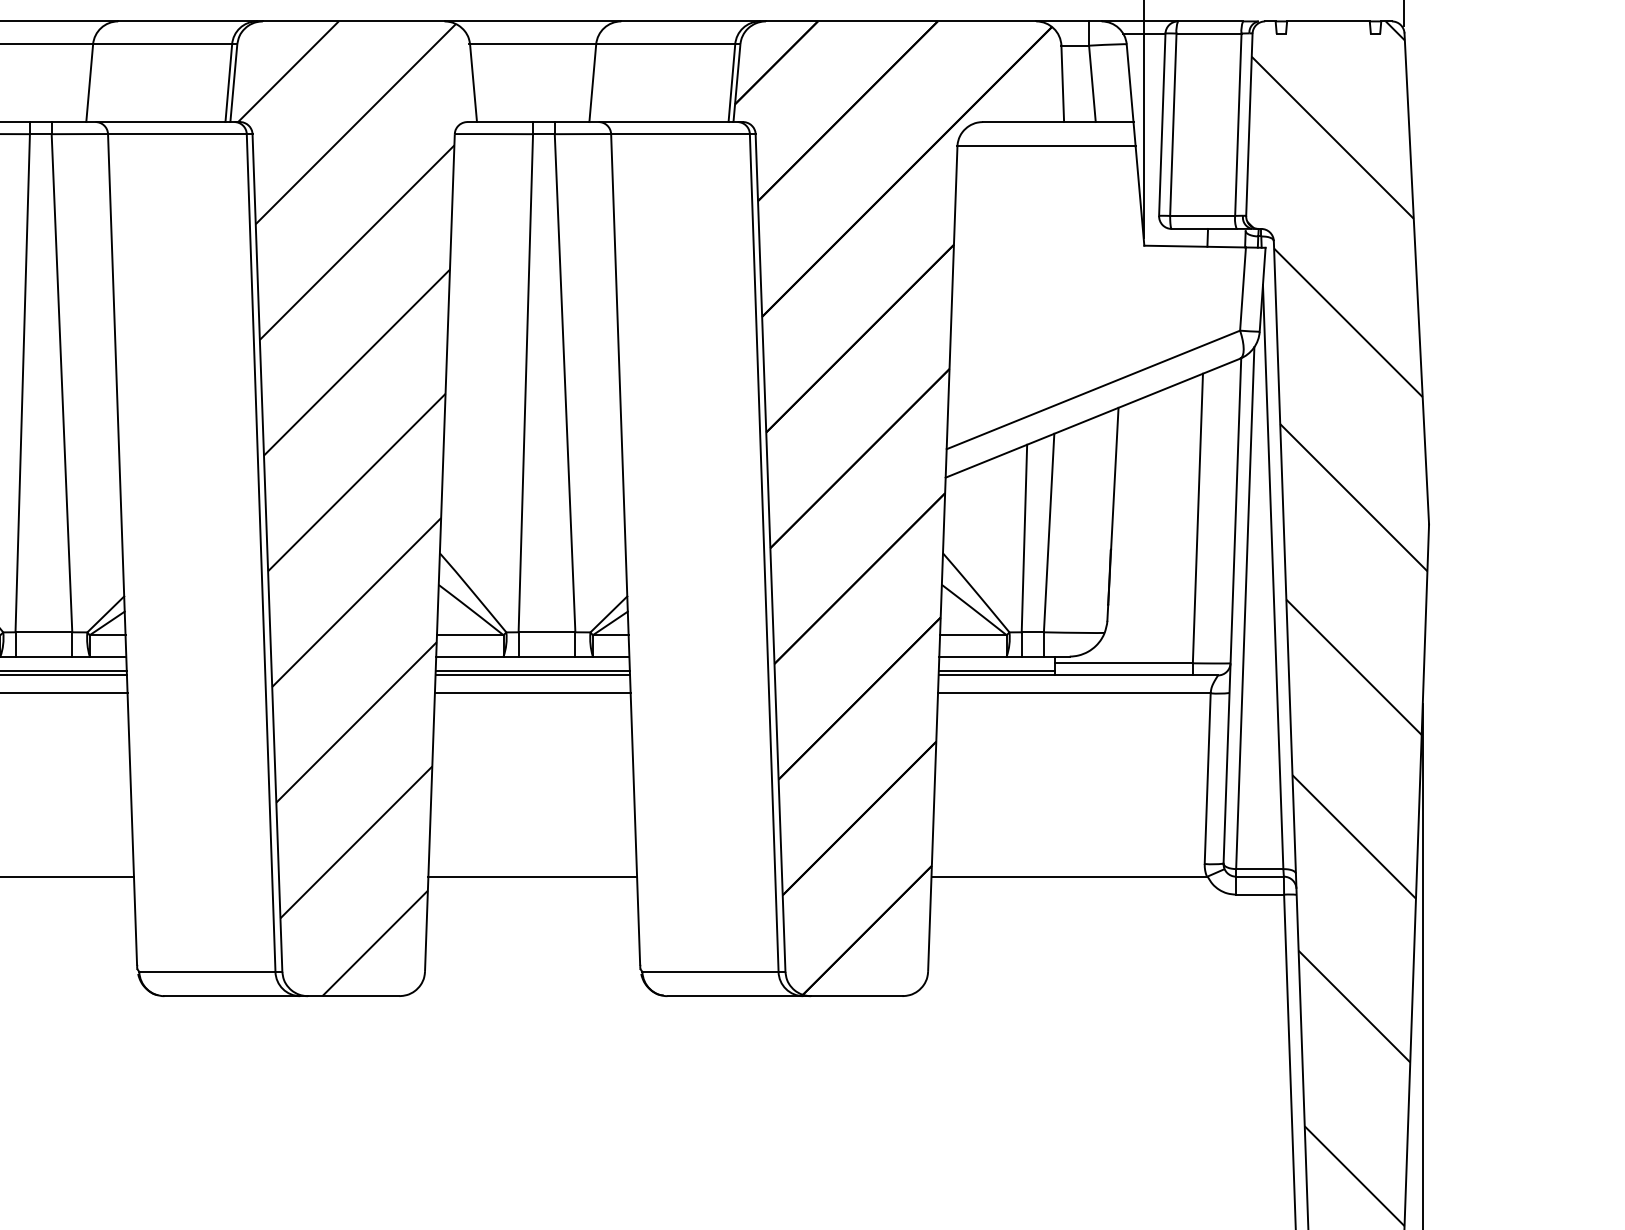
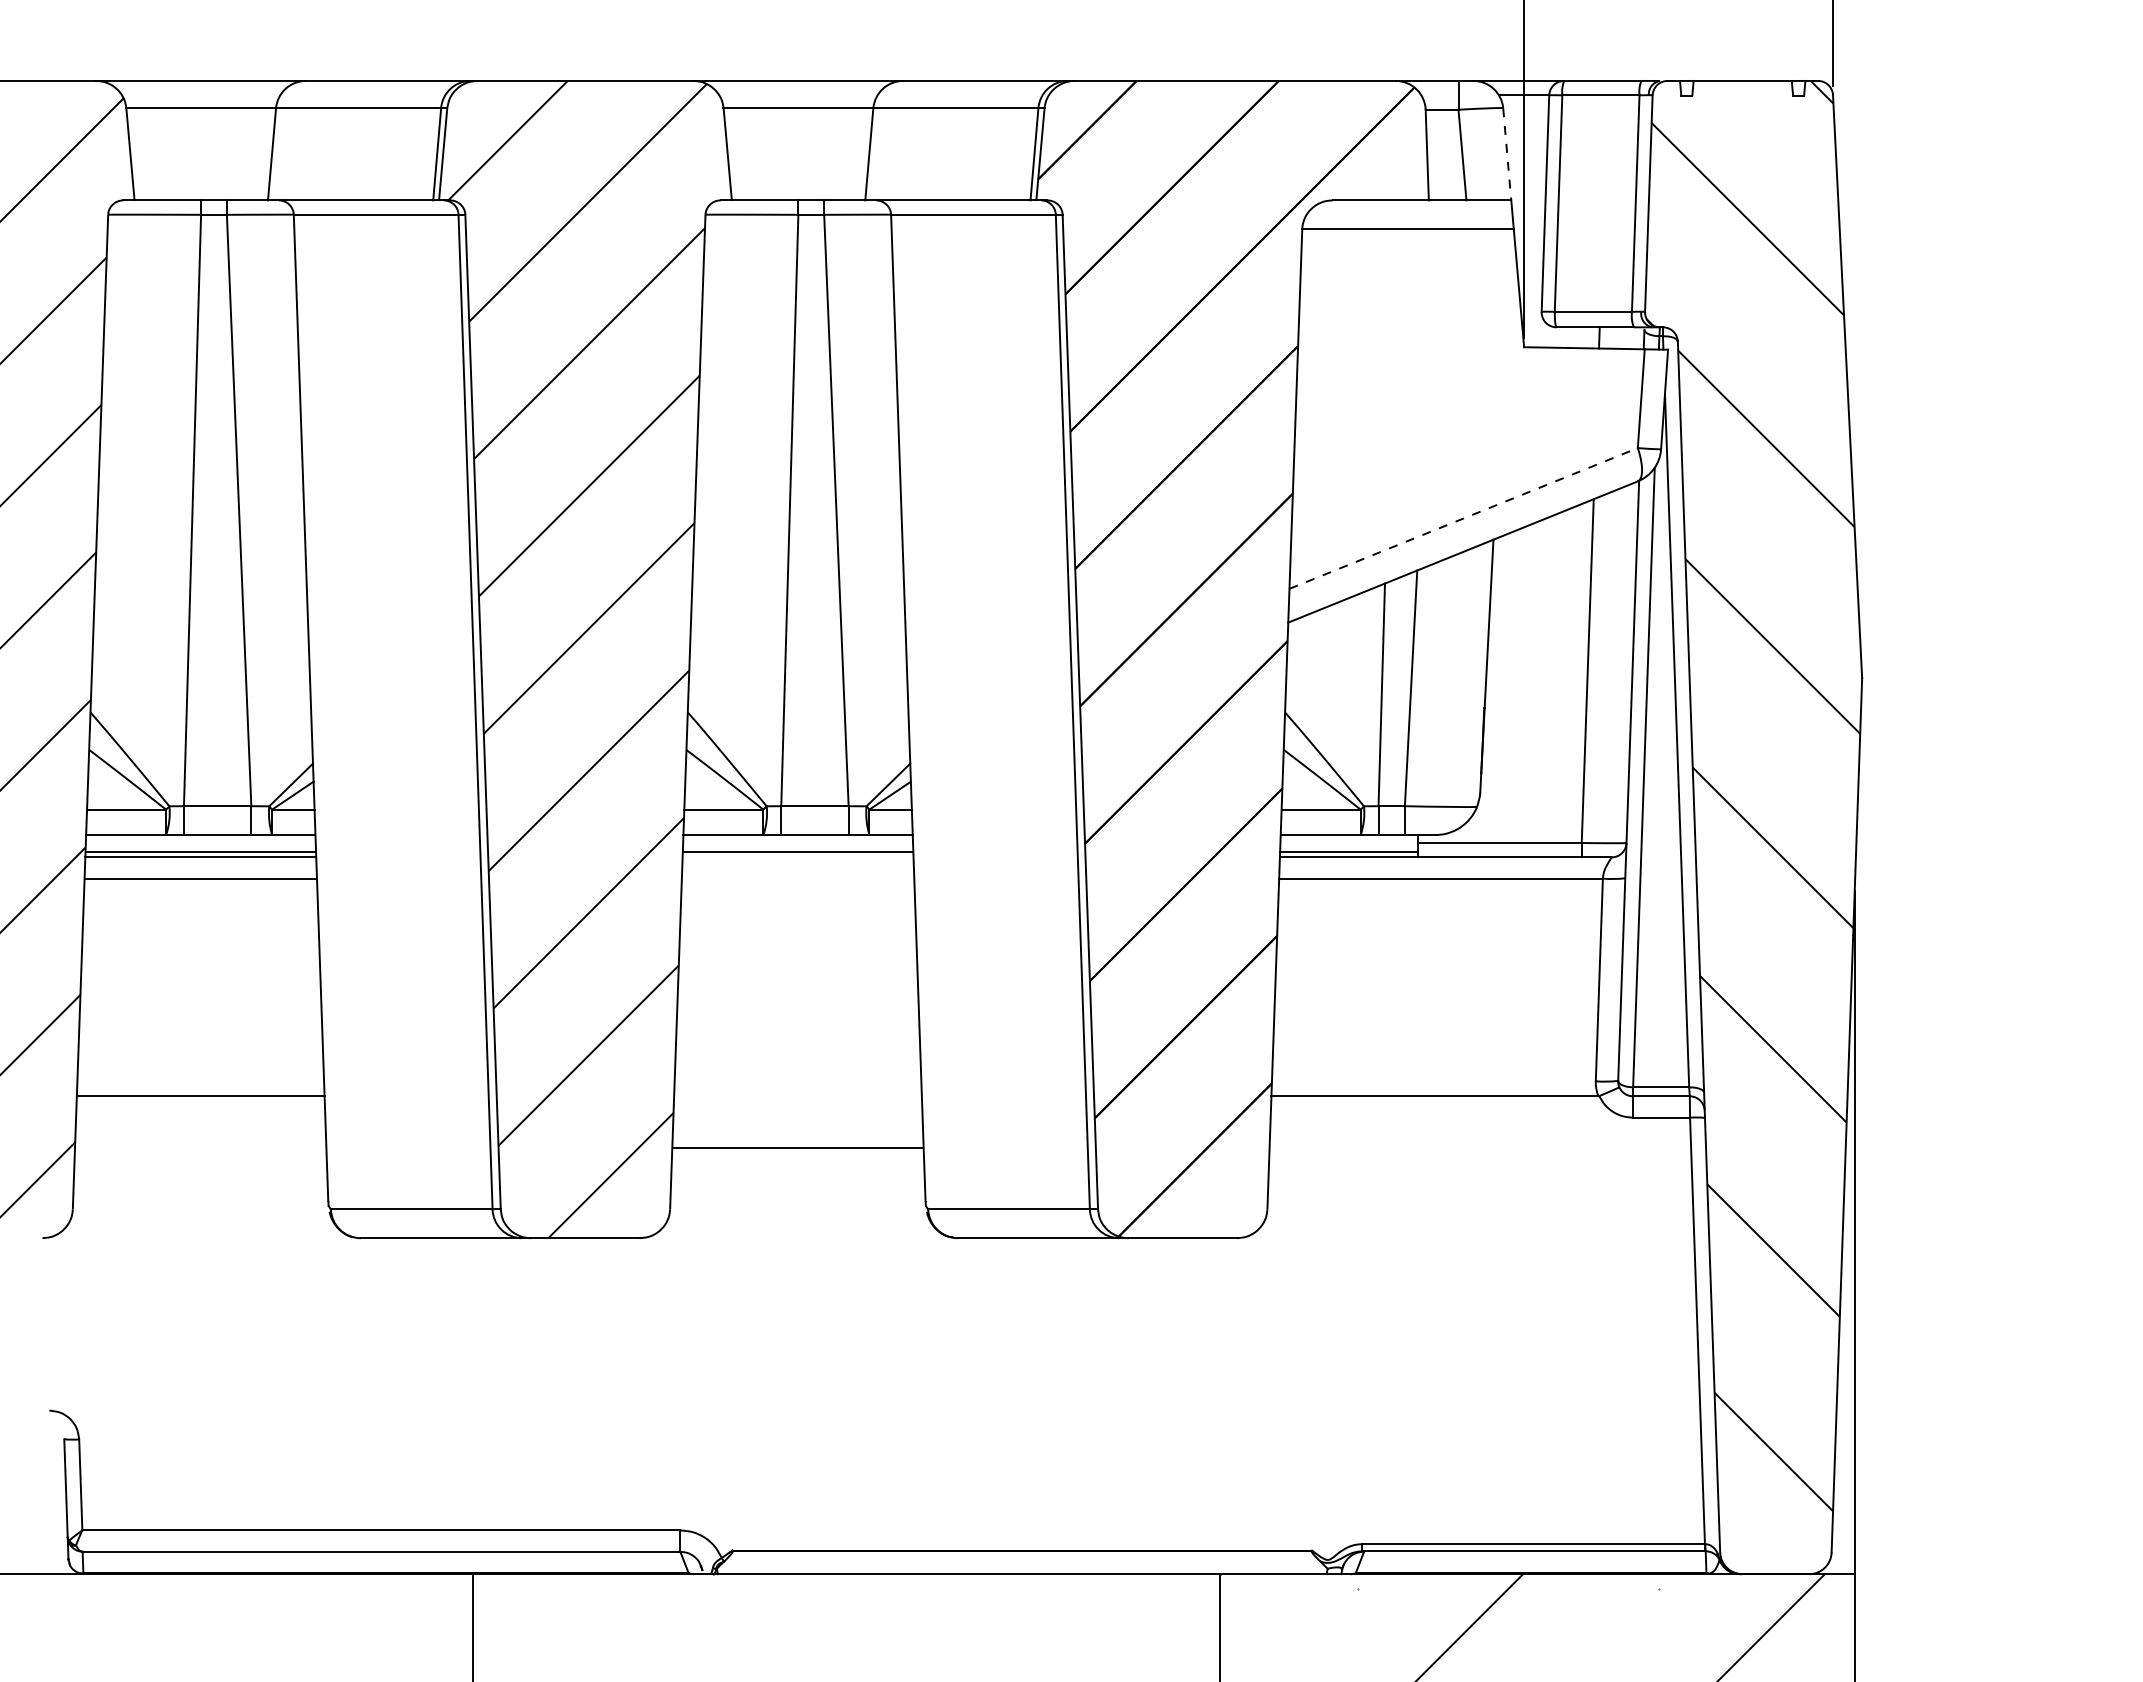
line: (1130, 83) -> (1507, 154), solid -> dashed
line: (1093, 389) -> (1463, 518), solid -> dashed
line: (532, 675) -> (797, 857), removed
line: (532, 693) -> (797, 878), removed
line: (532, 876) -> (797, 1148), moved

